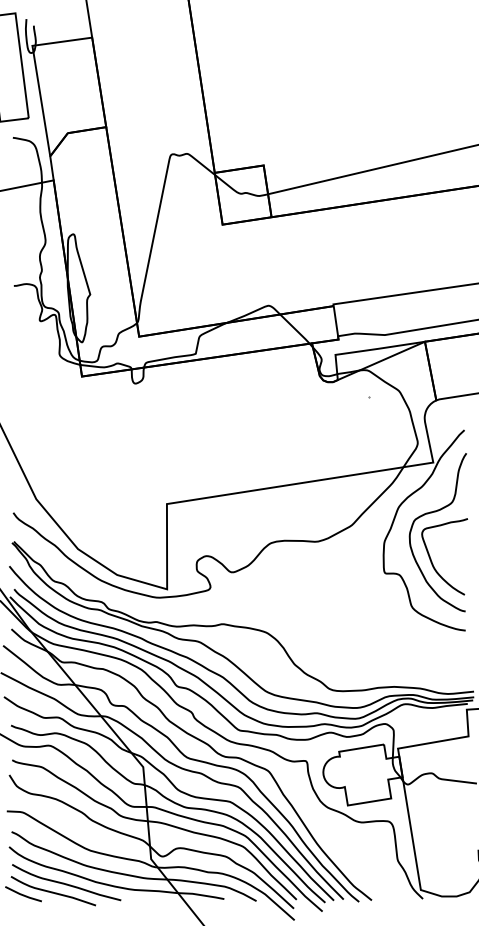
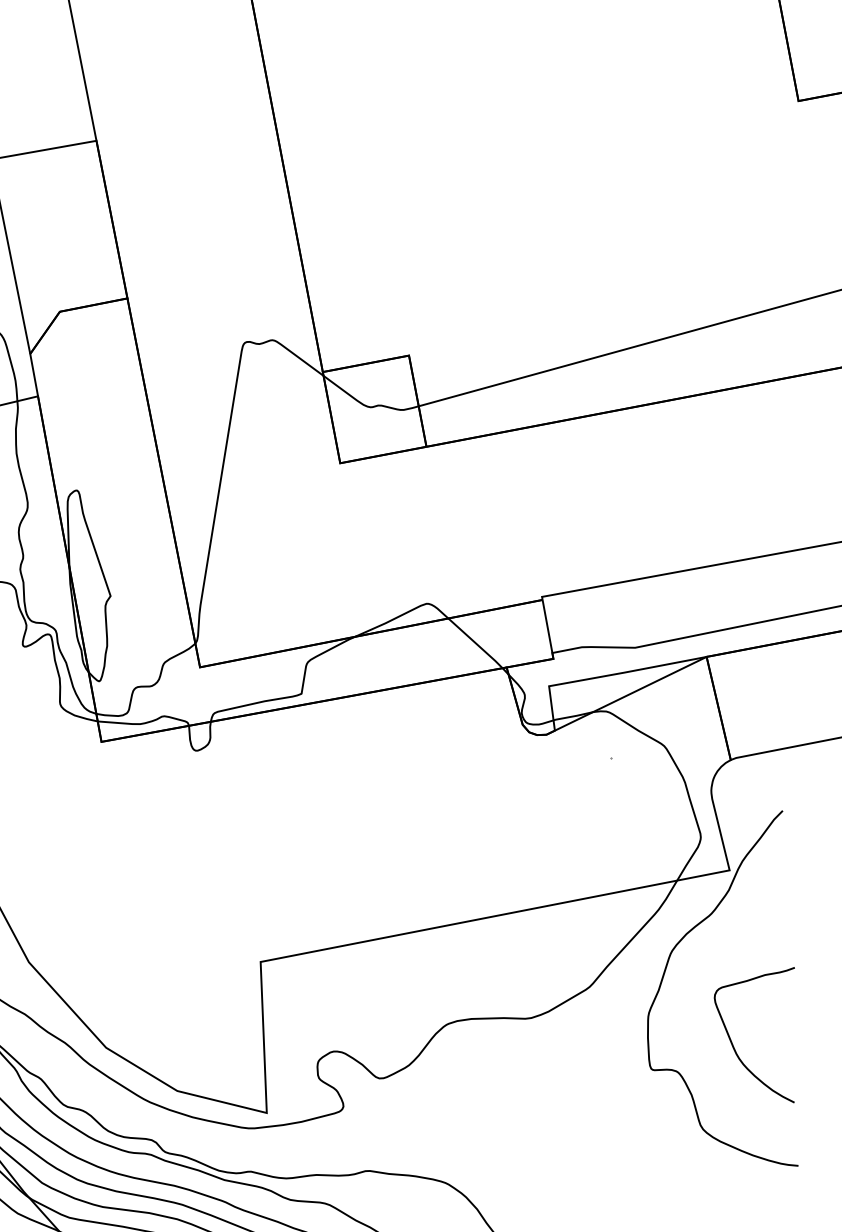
curve: (432, 513) -> (731, 960), removed

